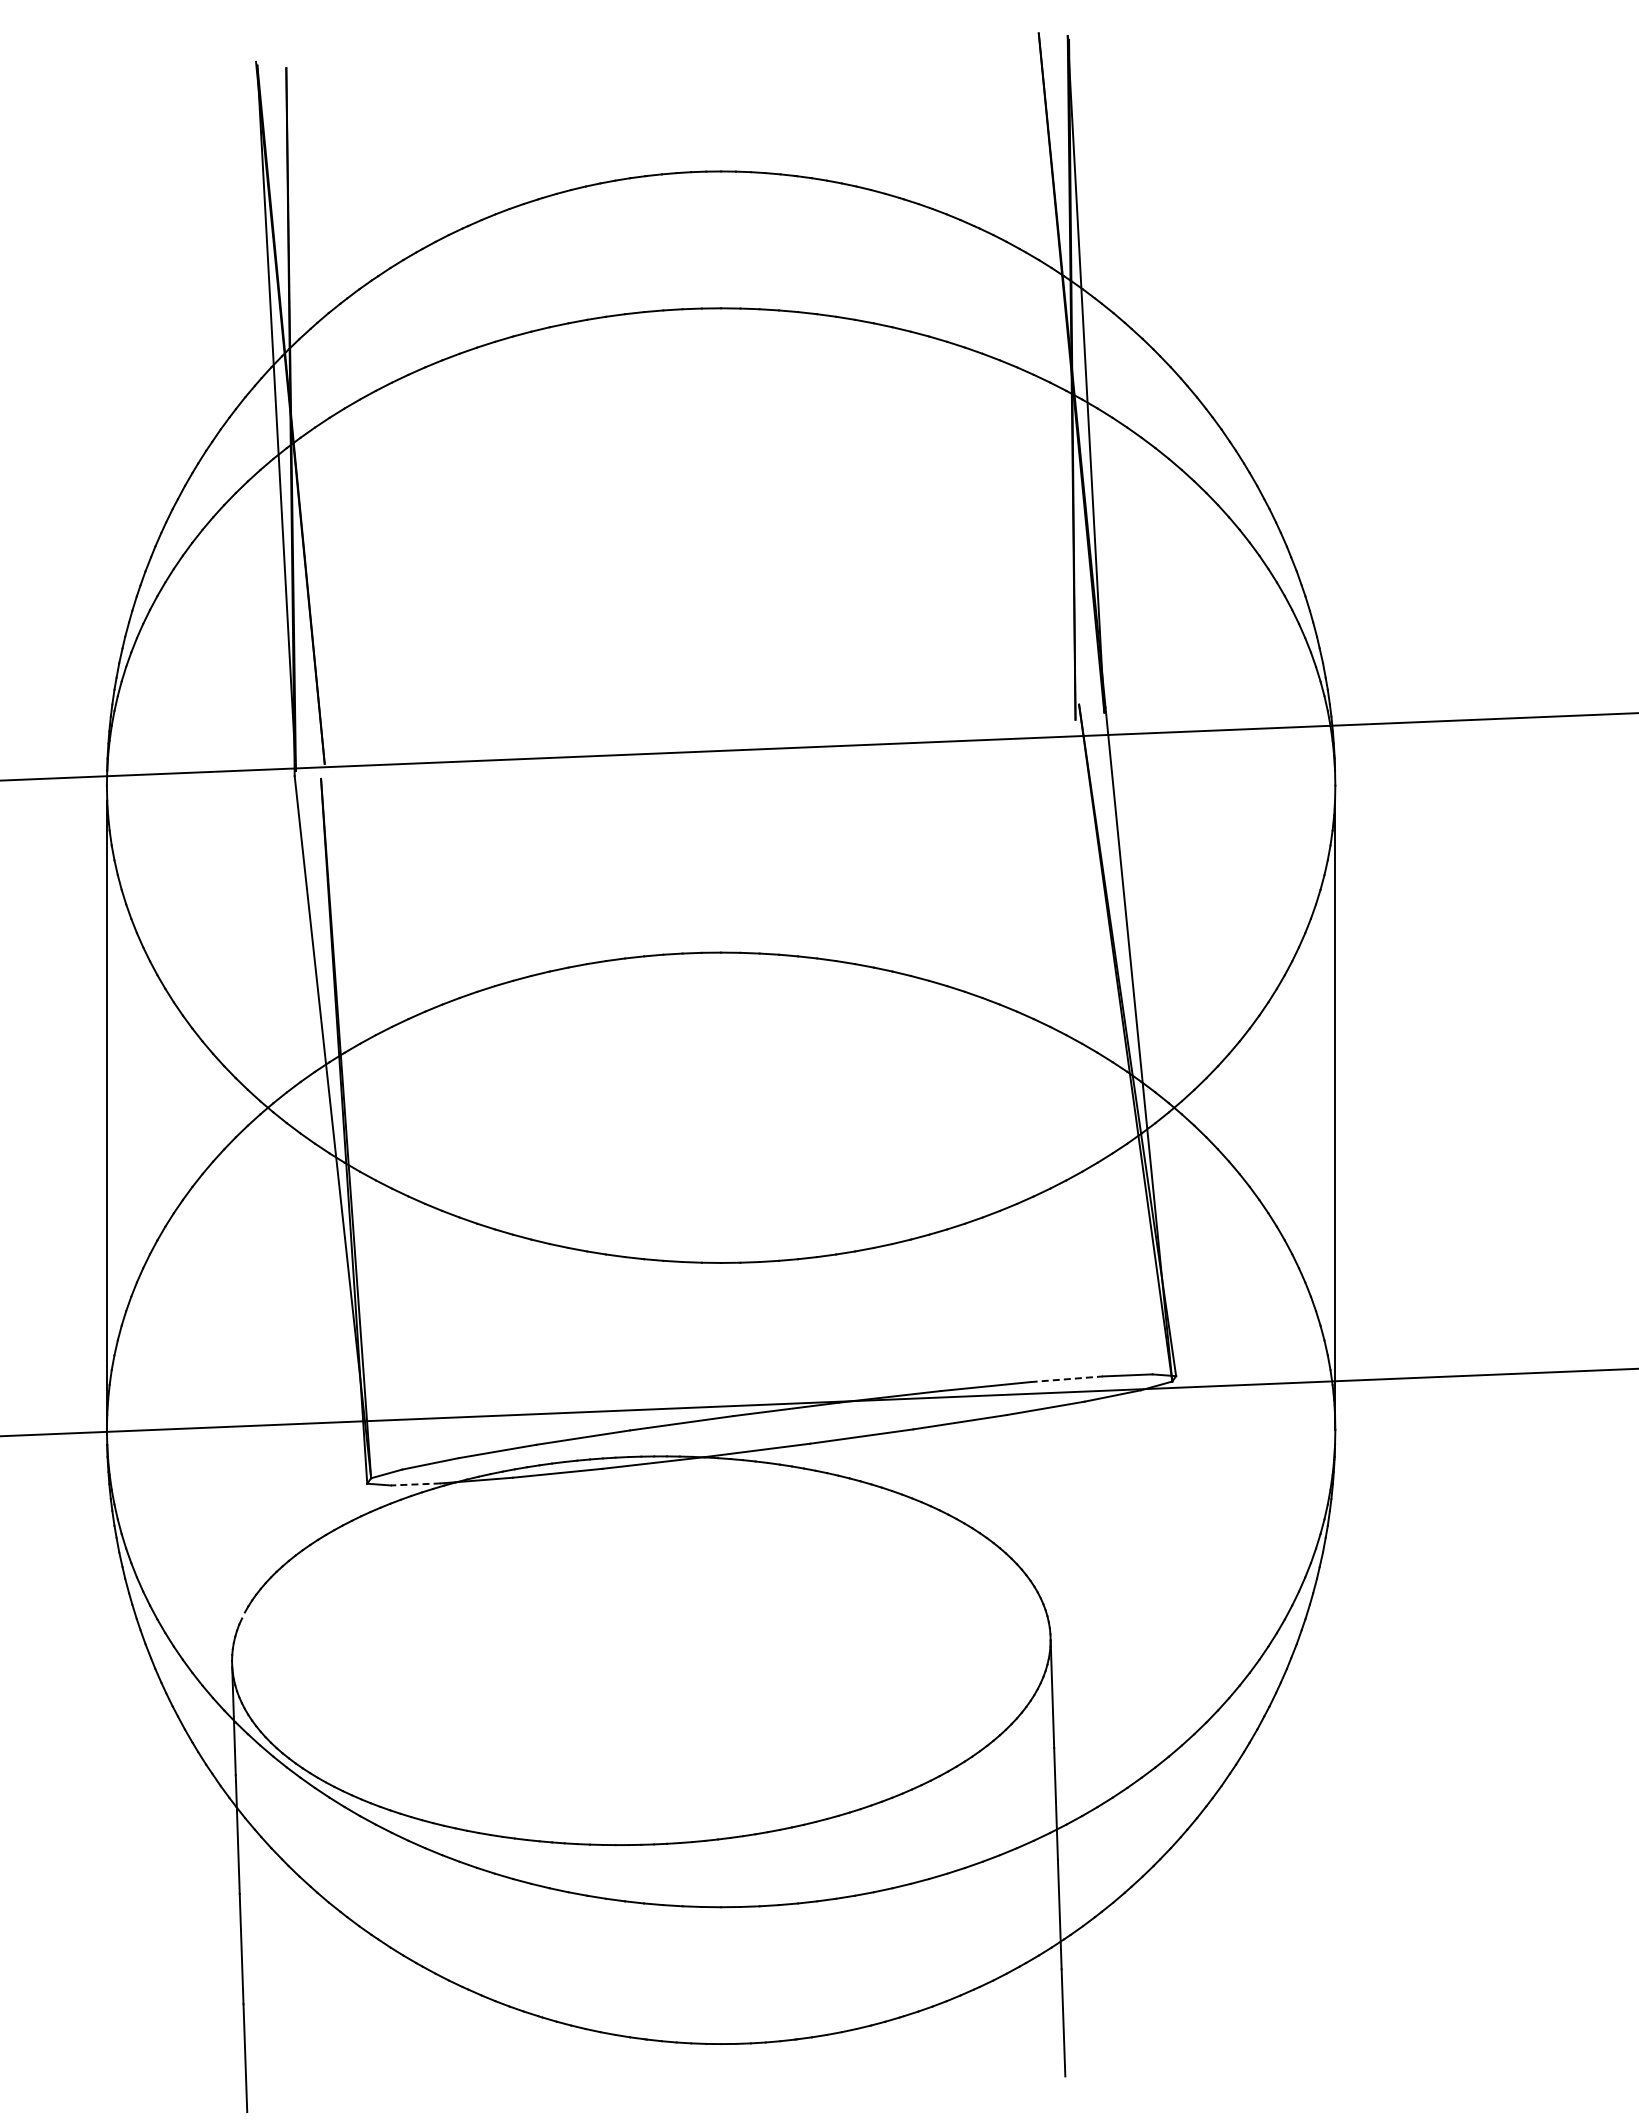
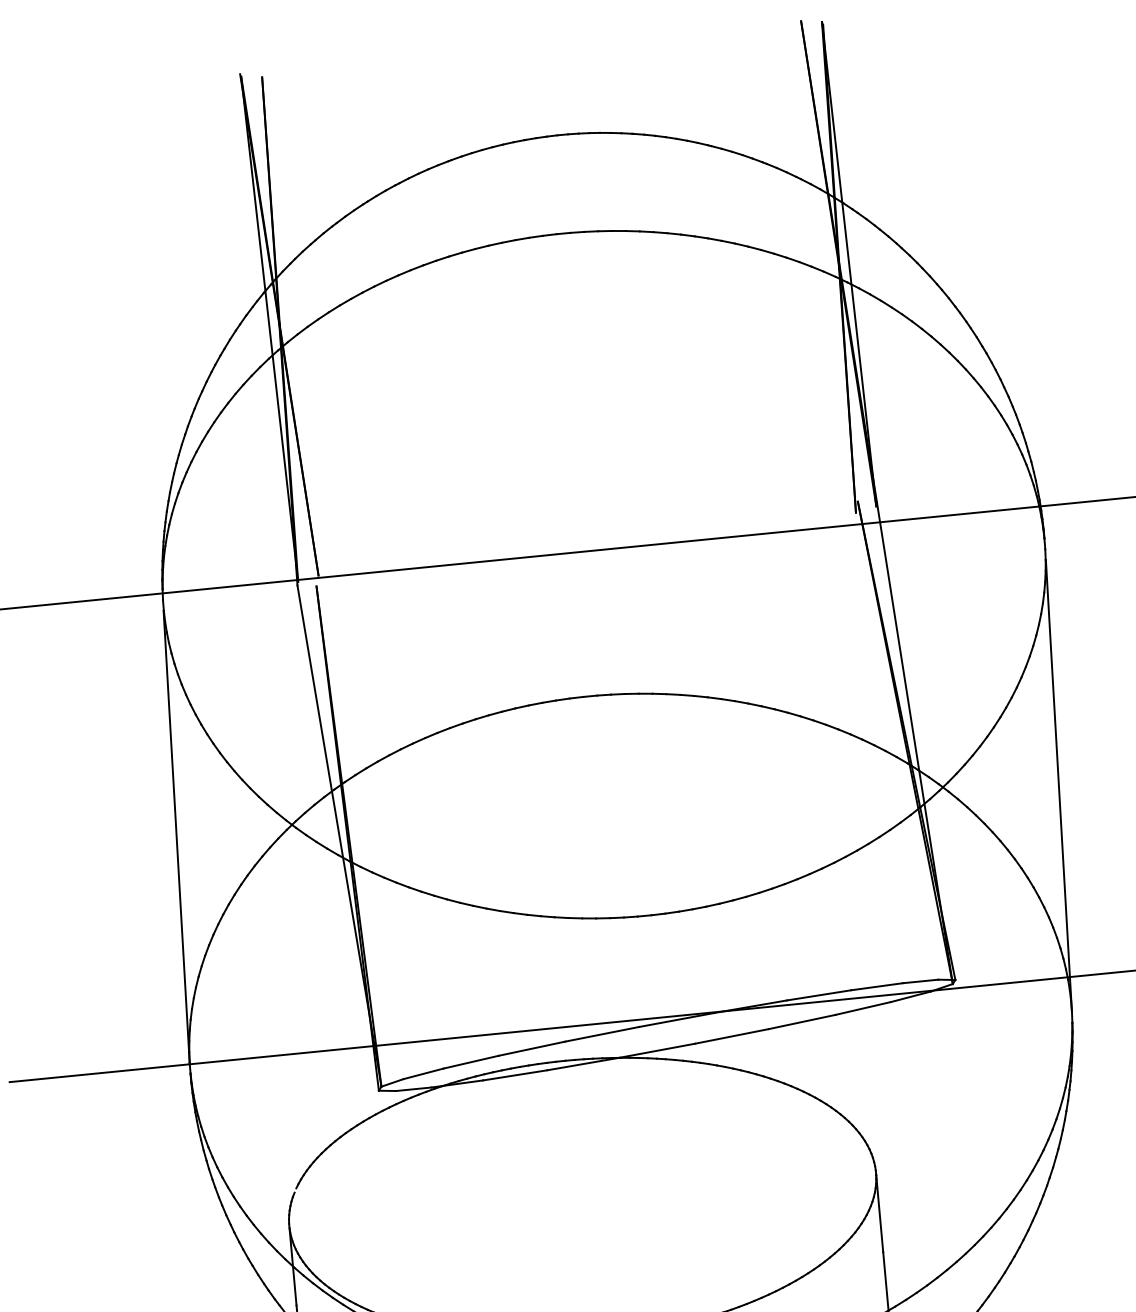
line: (1067, 1379) -> (877, 986), dashed -> solid
line: (415, 1484) -> (413, 1089), dashed -> solid

